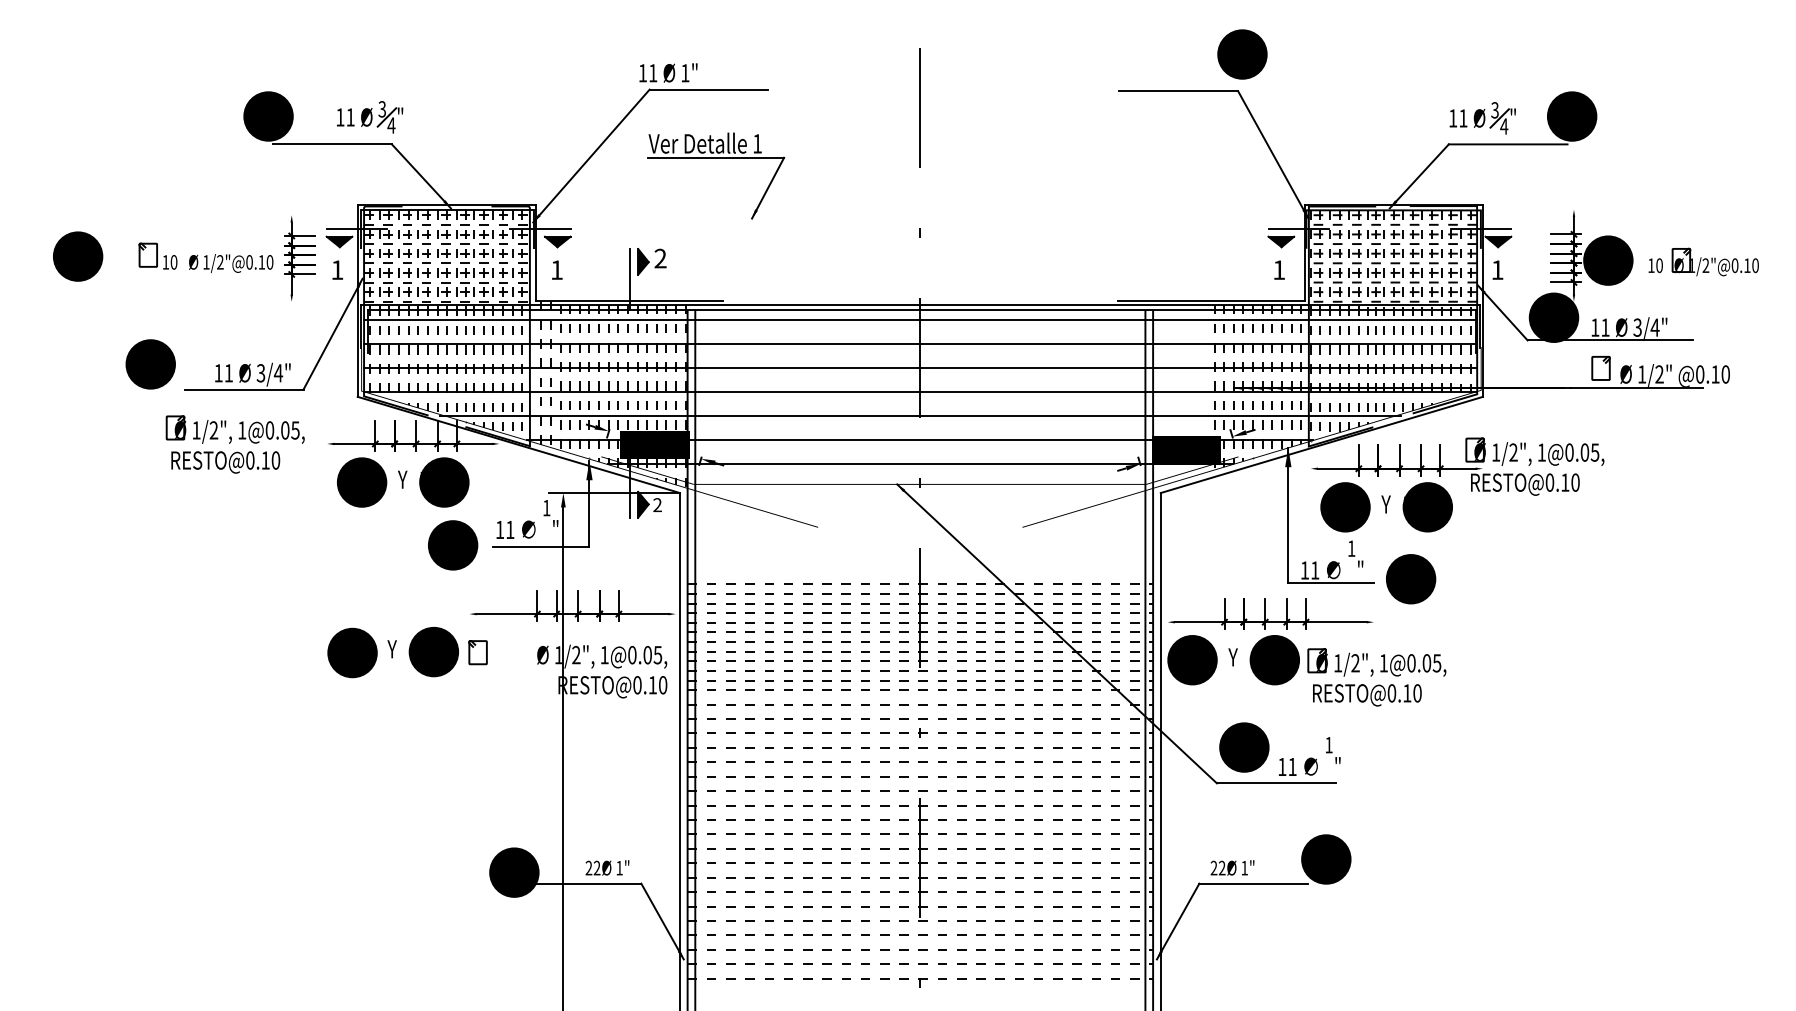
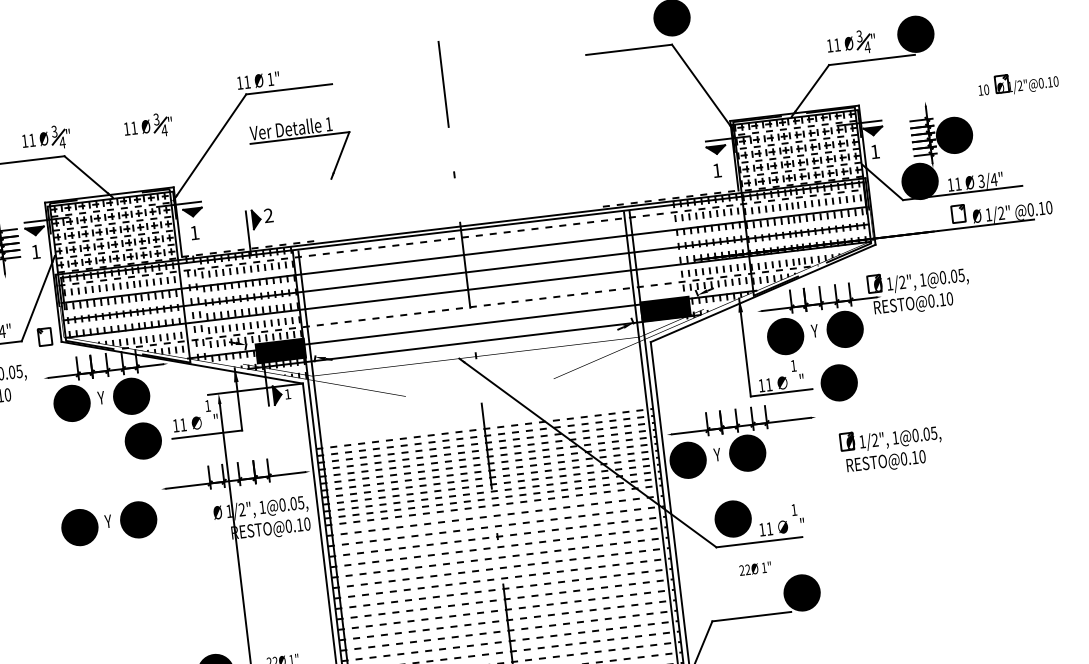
part: (511, 117) -> (148, 126), added
part: (1703, 261) -> (1018, 82), moved
line: (629, 300) -> (249, 248), solid -> dashed
line: (1211, 300) -> (670, 198), solid -> dashed
line: (920, 319) -> (461, 237), solid -> dashed
line: (920, 416) -> (470, 307), solid -> dashed
text: (657, 504) -> (287, 393), 2 -> 1
part: (477, 652) -> (44, 336), moved
part: (1376, 677) -> (891, 448), moved
text: (1232, 867) -> (755, 568), moved

